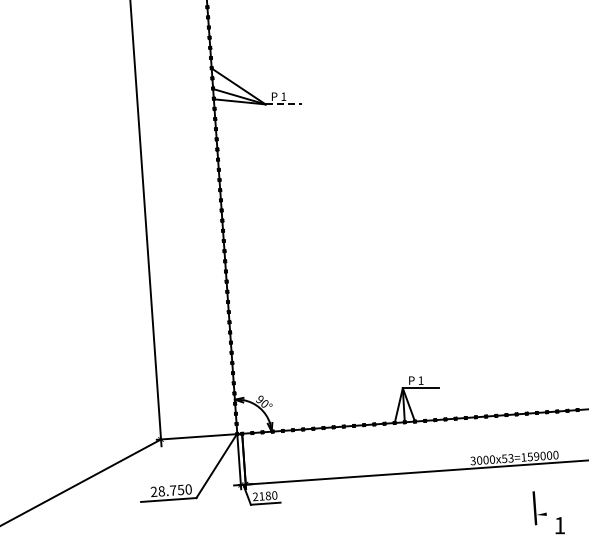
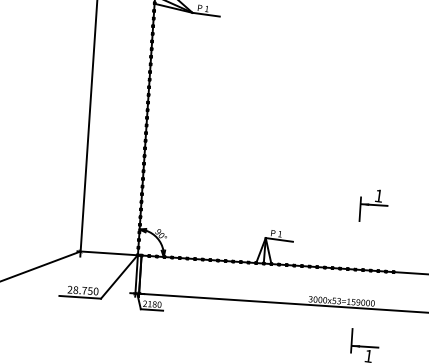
line: (284, 104) -> (206, 14), dashed -> solid
part: (539, 327) -> (373, 206), added
line: (553, 513) -> (365, 346), added

